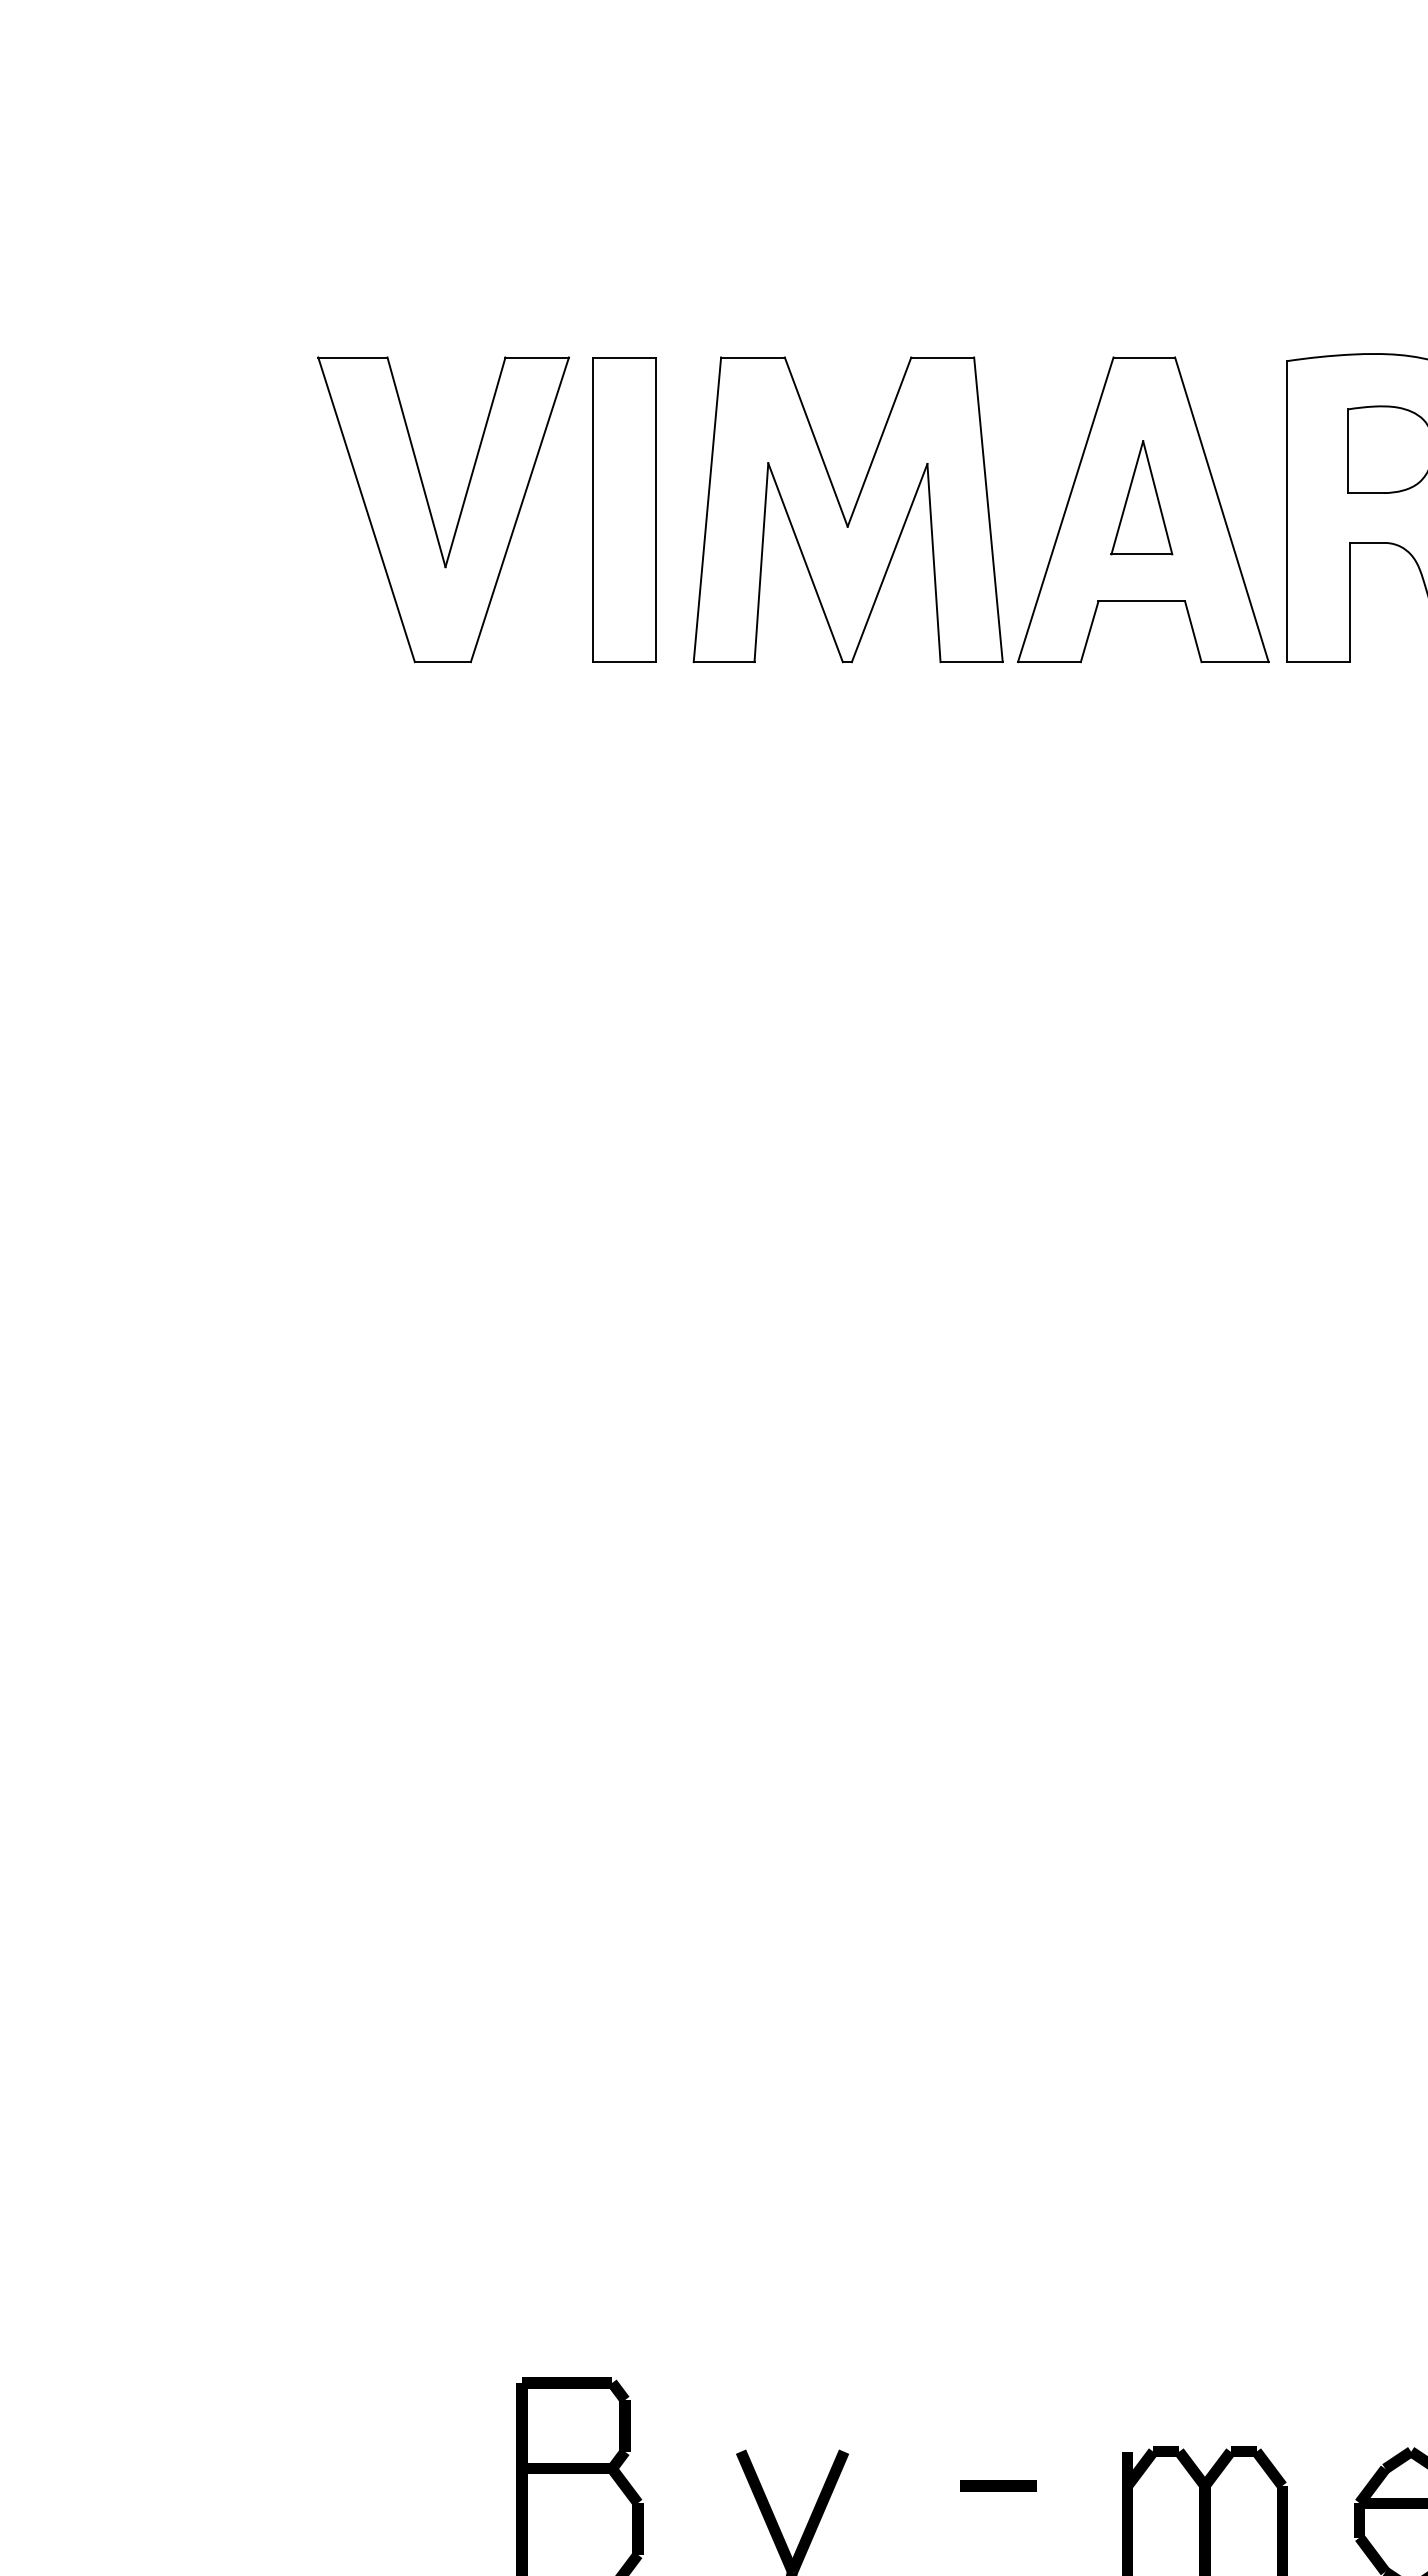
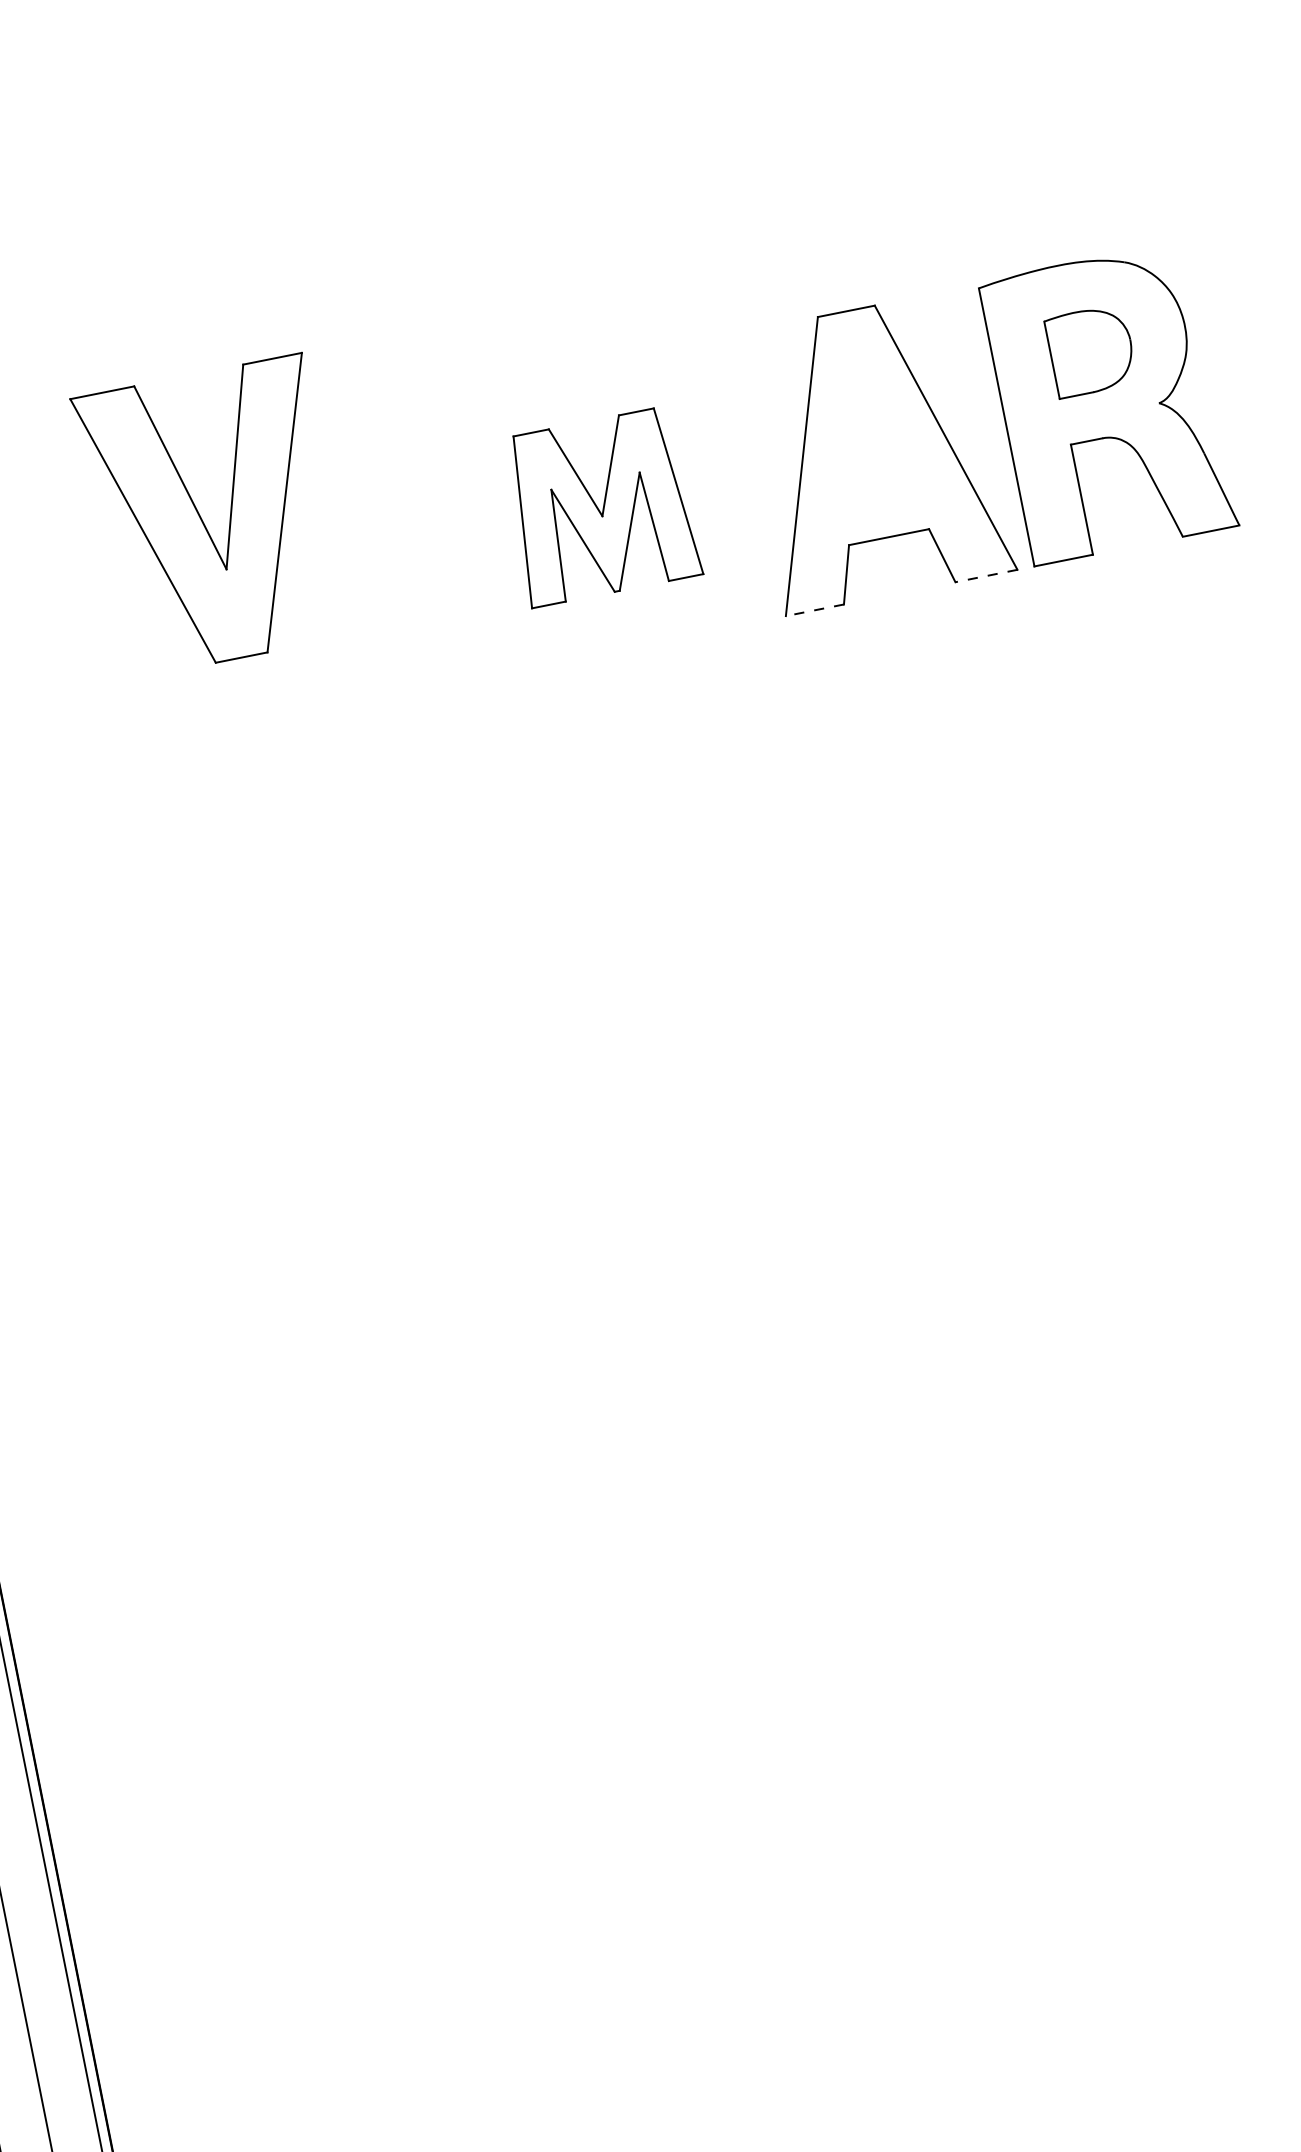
part: (1141, 497) -> (869, 441), removed
part: (624, 509) -> (394, 547), removed
part: (847, 509) -> (600, 506), size x0.6
part: (431, 512) -> (203, 521), moved
line: (1048, 662) -> (814, 610), solid -> dashed
line: (1235, 662) -> (986, 576), solid -> dashed

